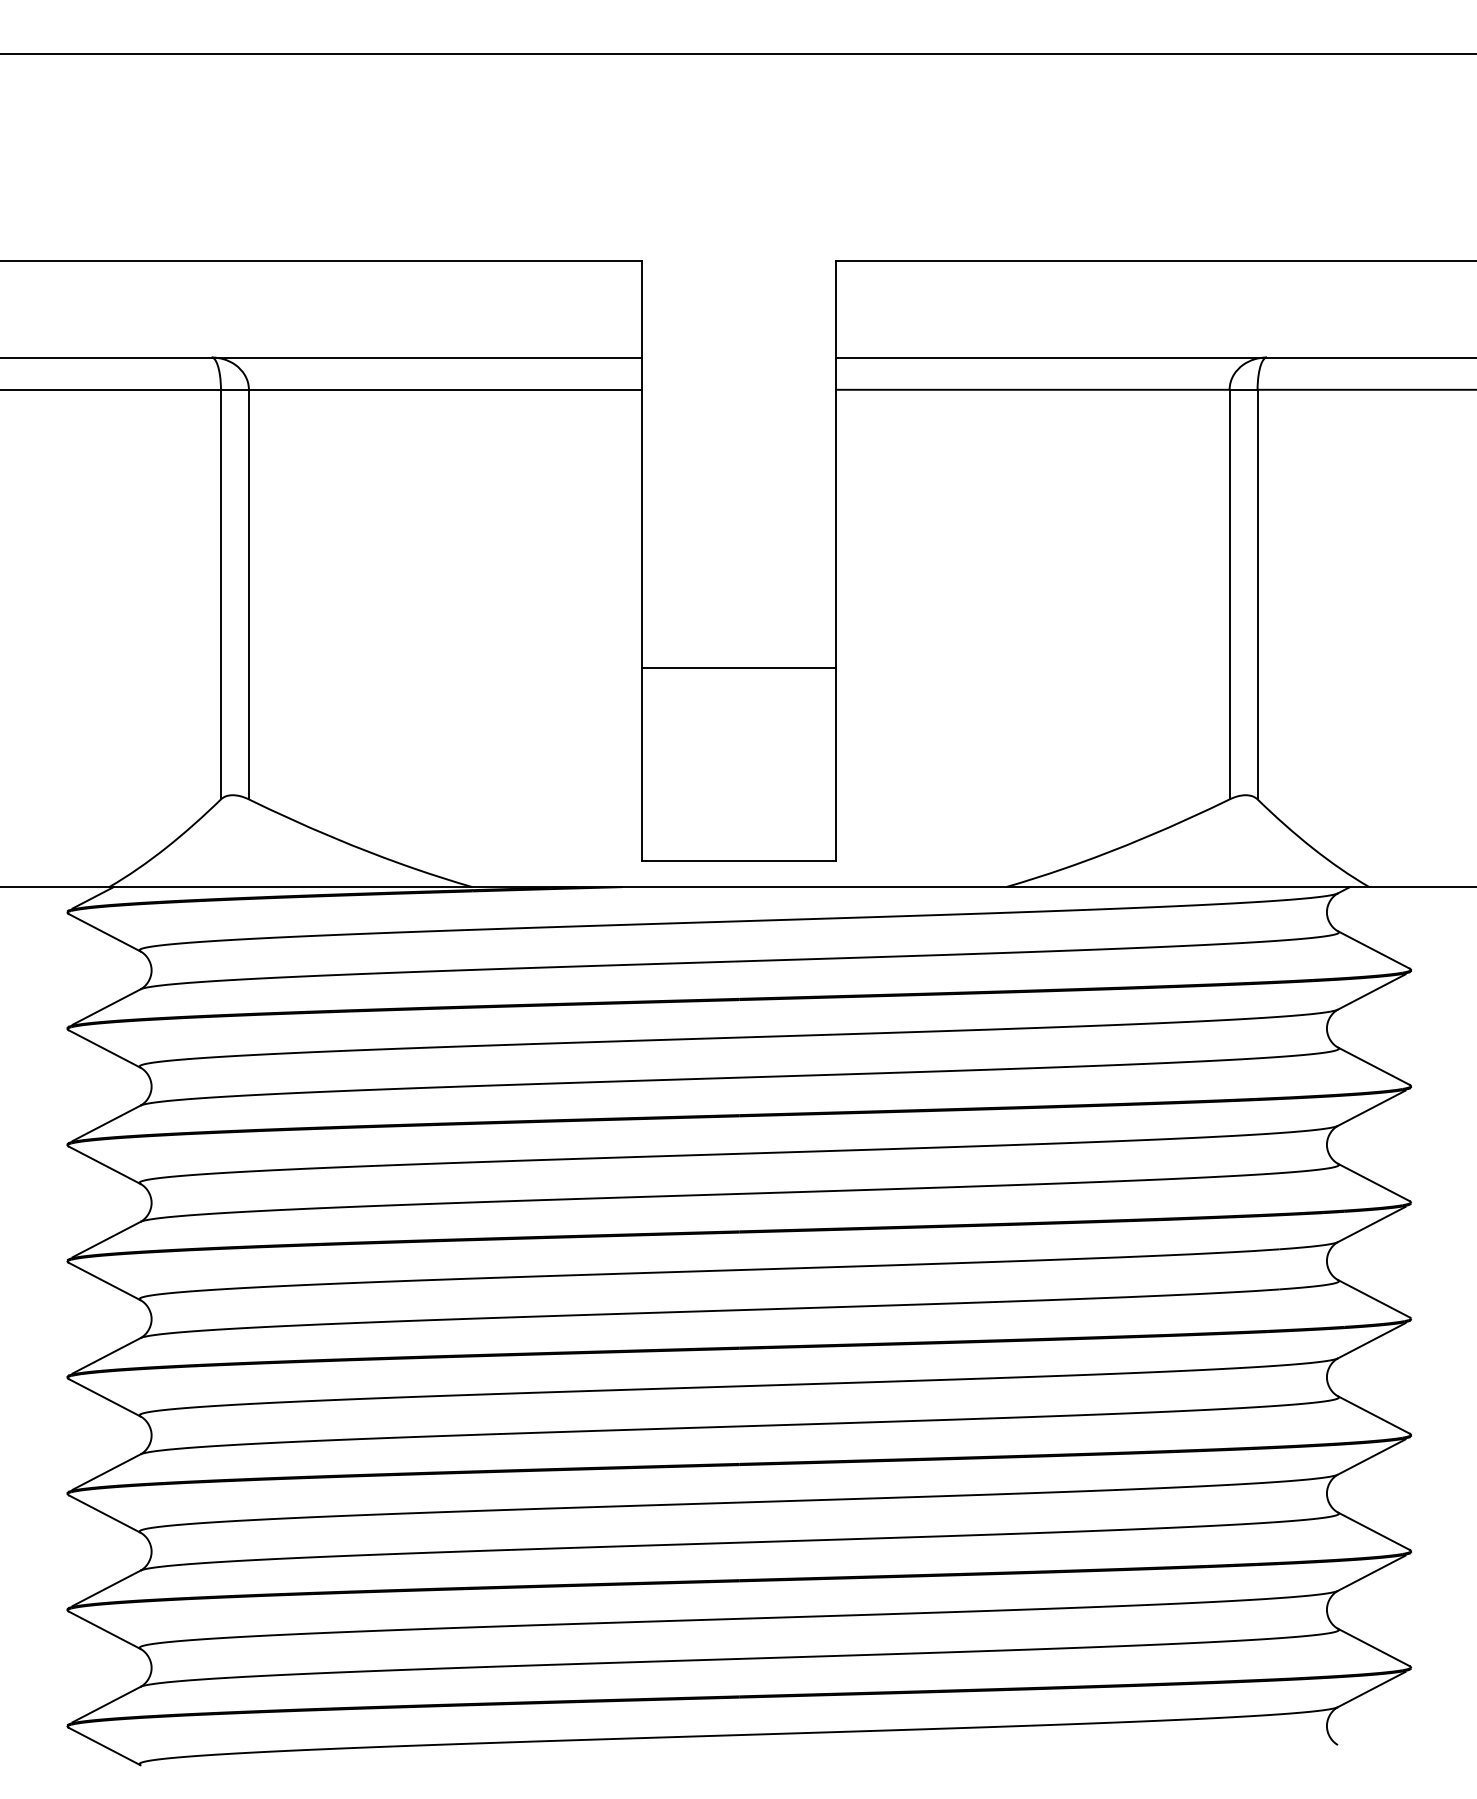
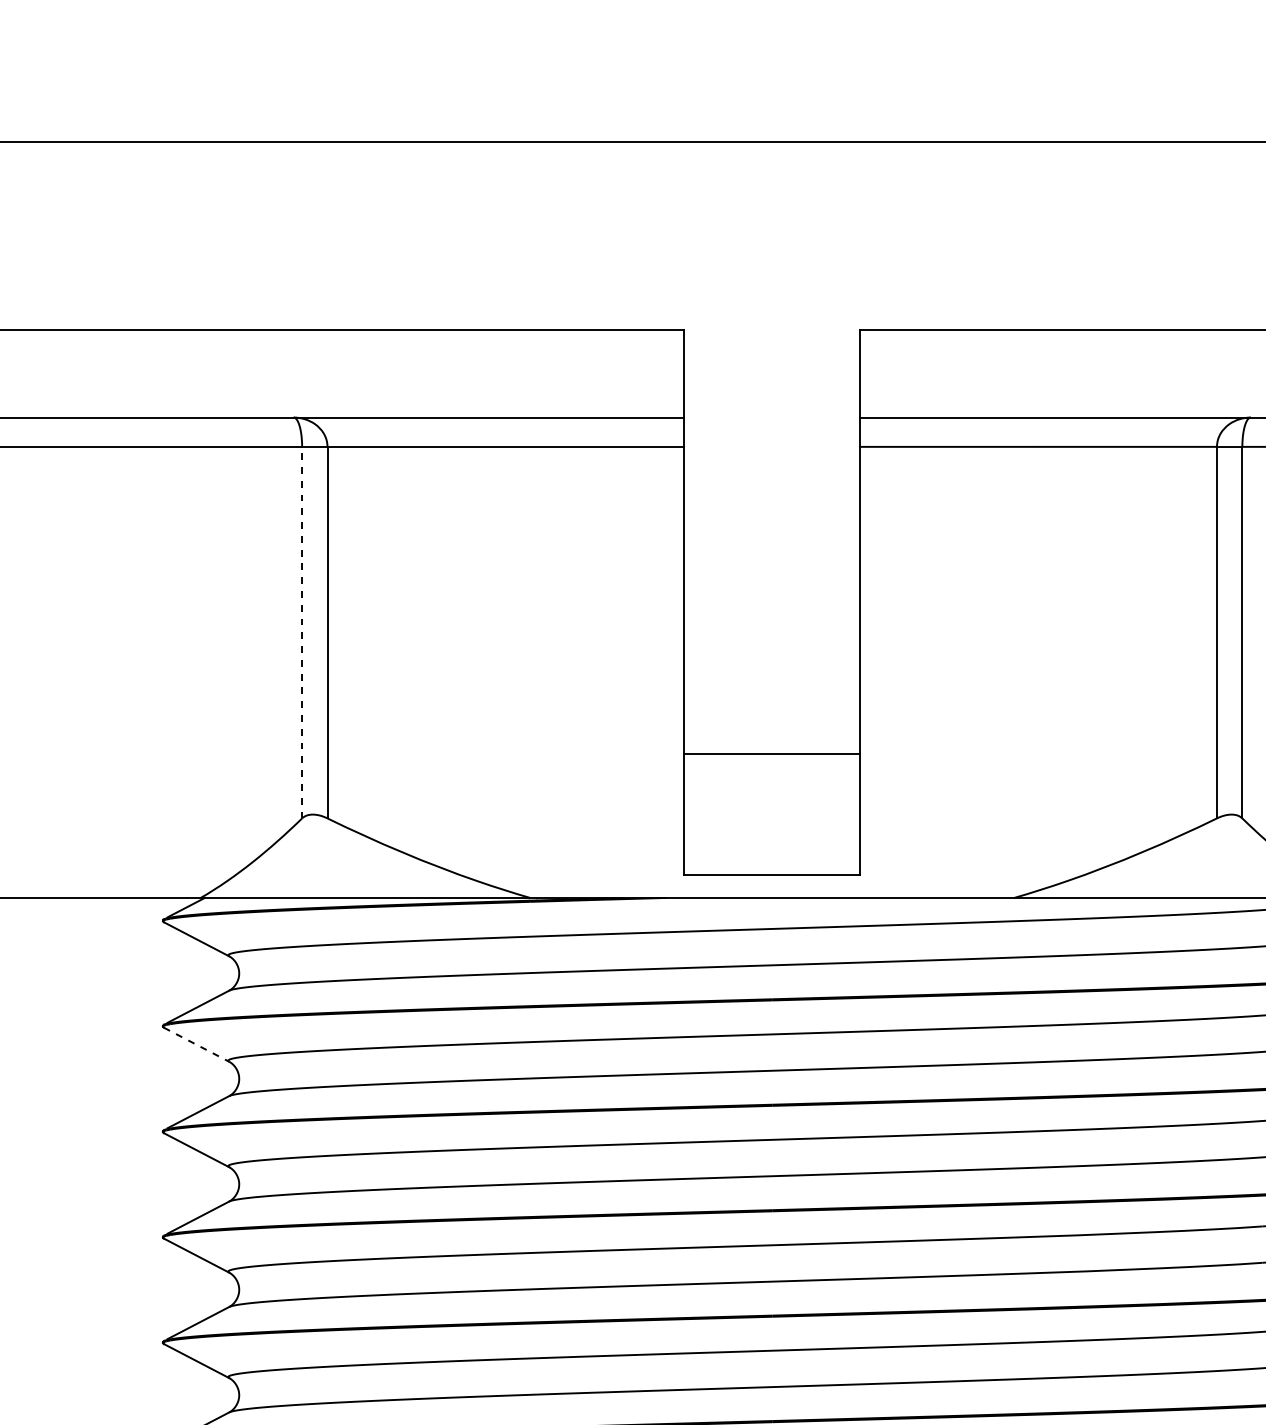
line: (220, 594) -> (301, 632), solid -> dashed
line: (739, 667) -> (772, 754), moved
line: (104, 1048) -> (196, 1044), solid -> dashed

